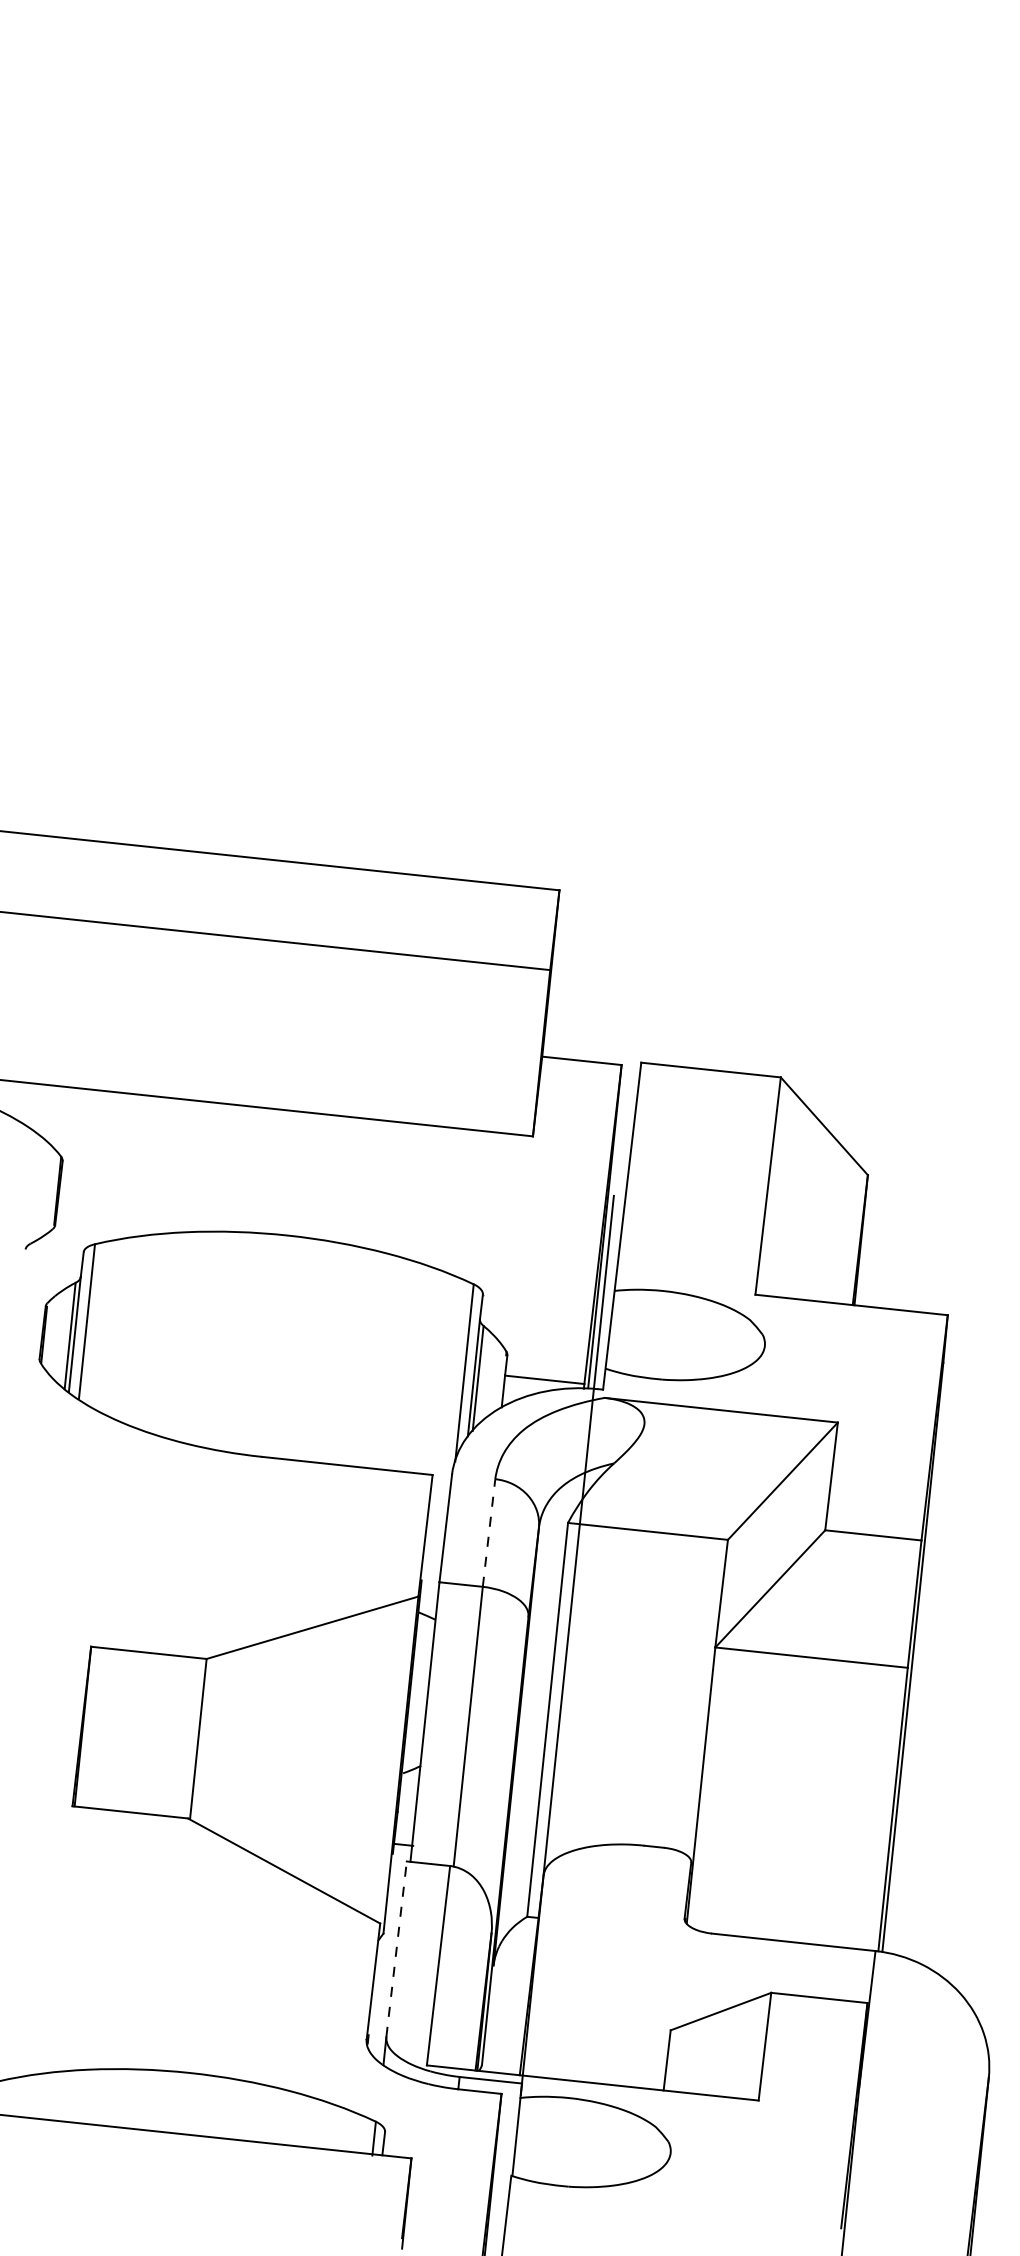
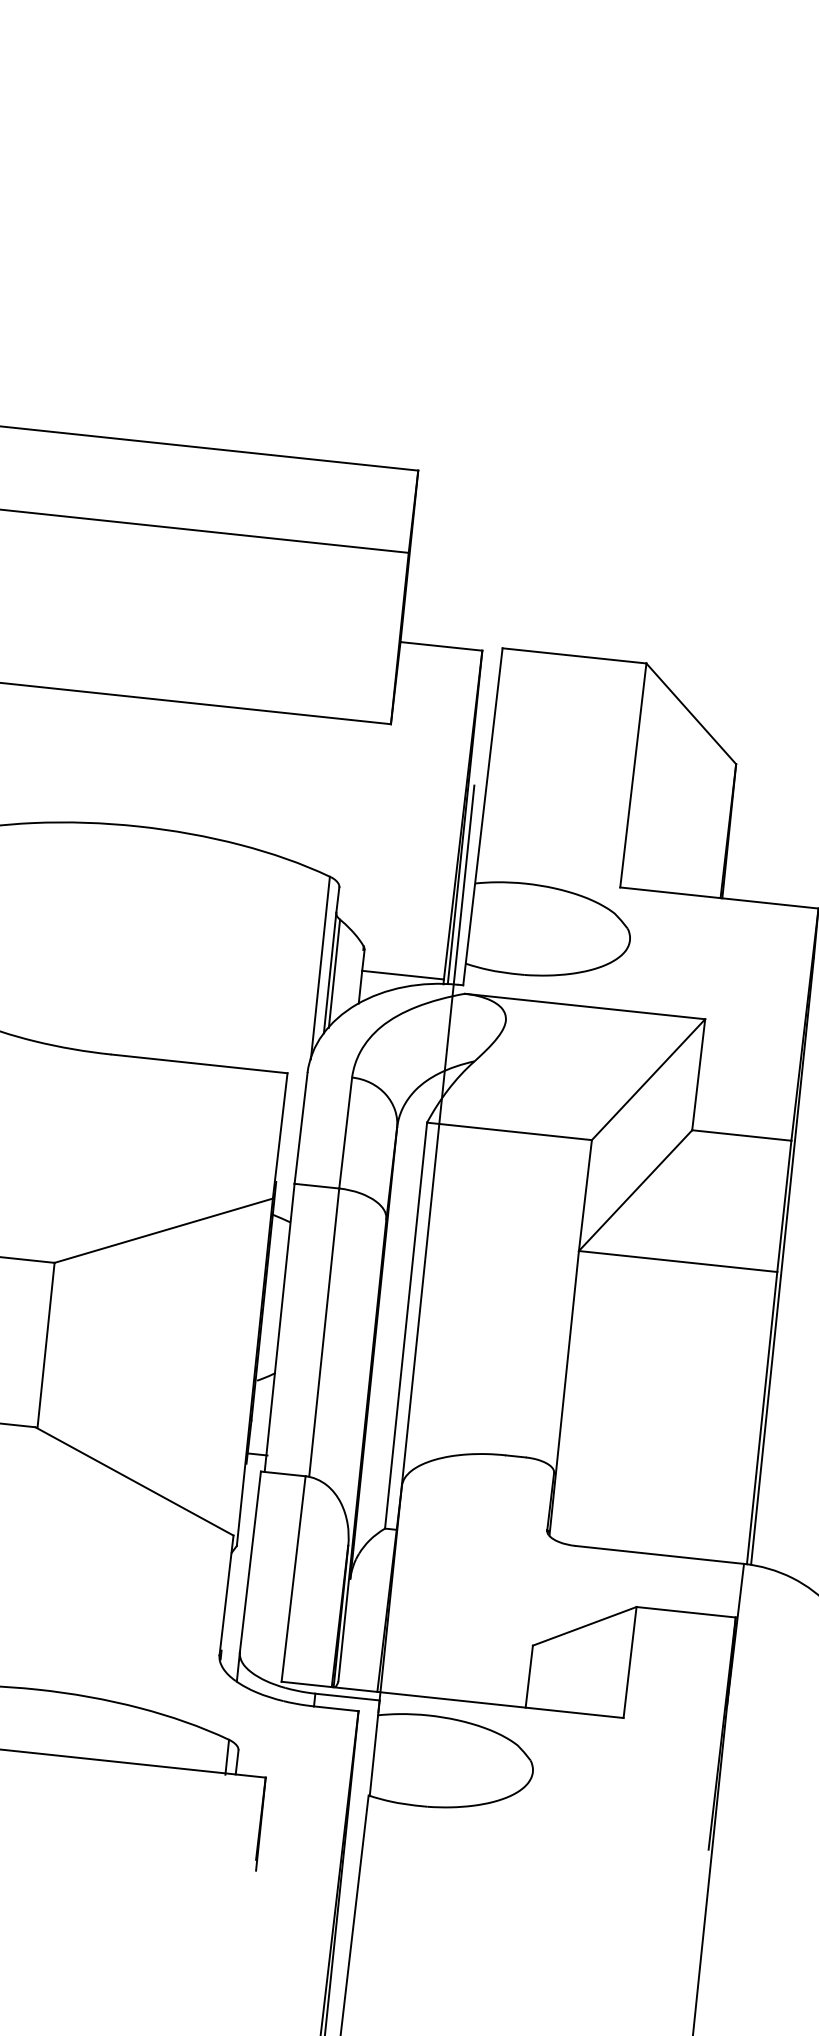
line: (489, 1532) -> (346, 1132), dashed -> solid
line: (396, 1948) -> (250, 1561), dashed -> solid

